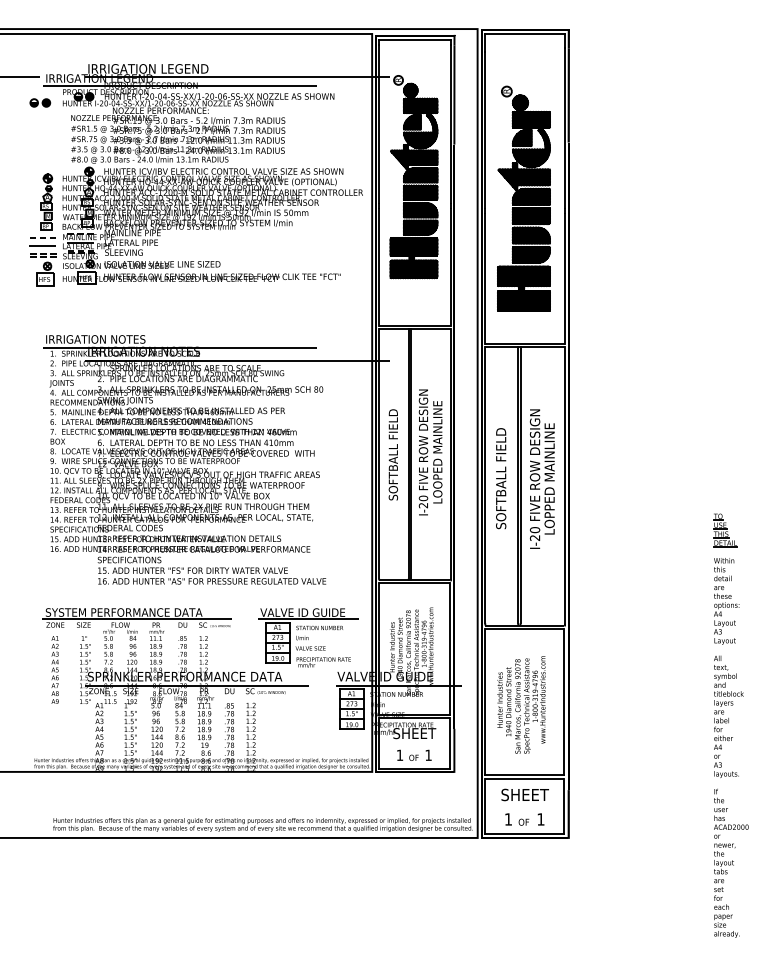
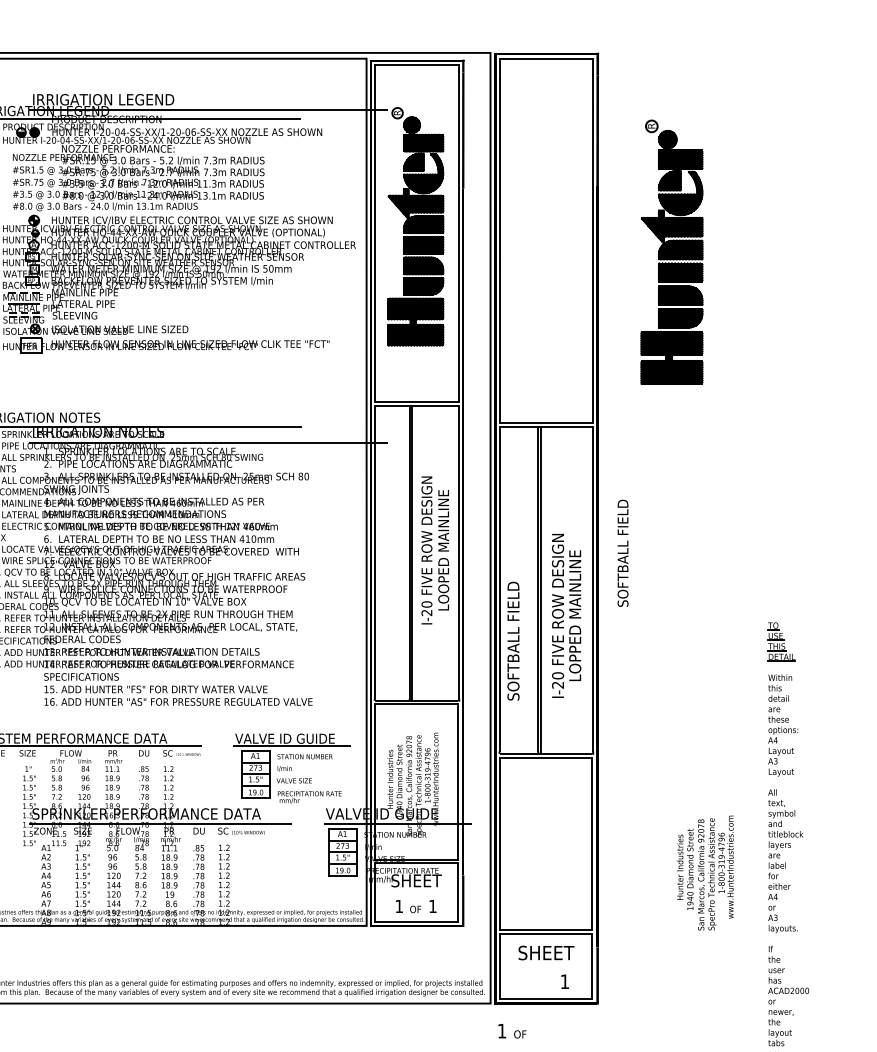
part: (523, 198) -> (671, 252), moved
text: (392, 454) -> (622, 552), moved
text: (501, 478) -> (513, 641), moved
text: (541, 478) -> (565, 615), moved
text: (521, 704) -> (705, 872), moved
text: (517, 819) -> (512, 1031), moved

